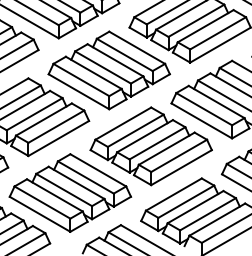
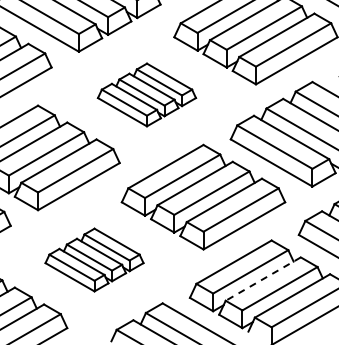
part: (108, 70) -> (146, 94), size x0.6
part: (70, 192) -> (94, 259), size x0.6
line: (195, 207) -> (262, 279), solid -> dashed

